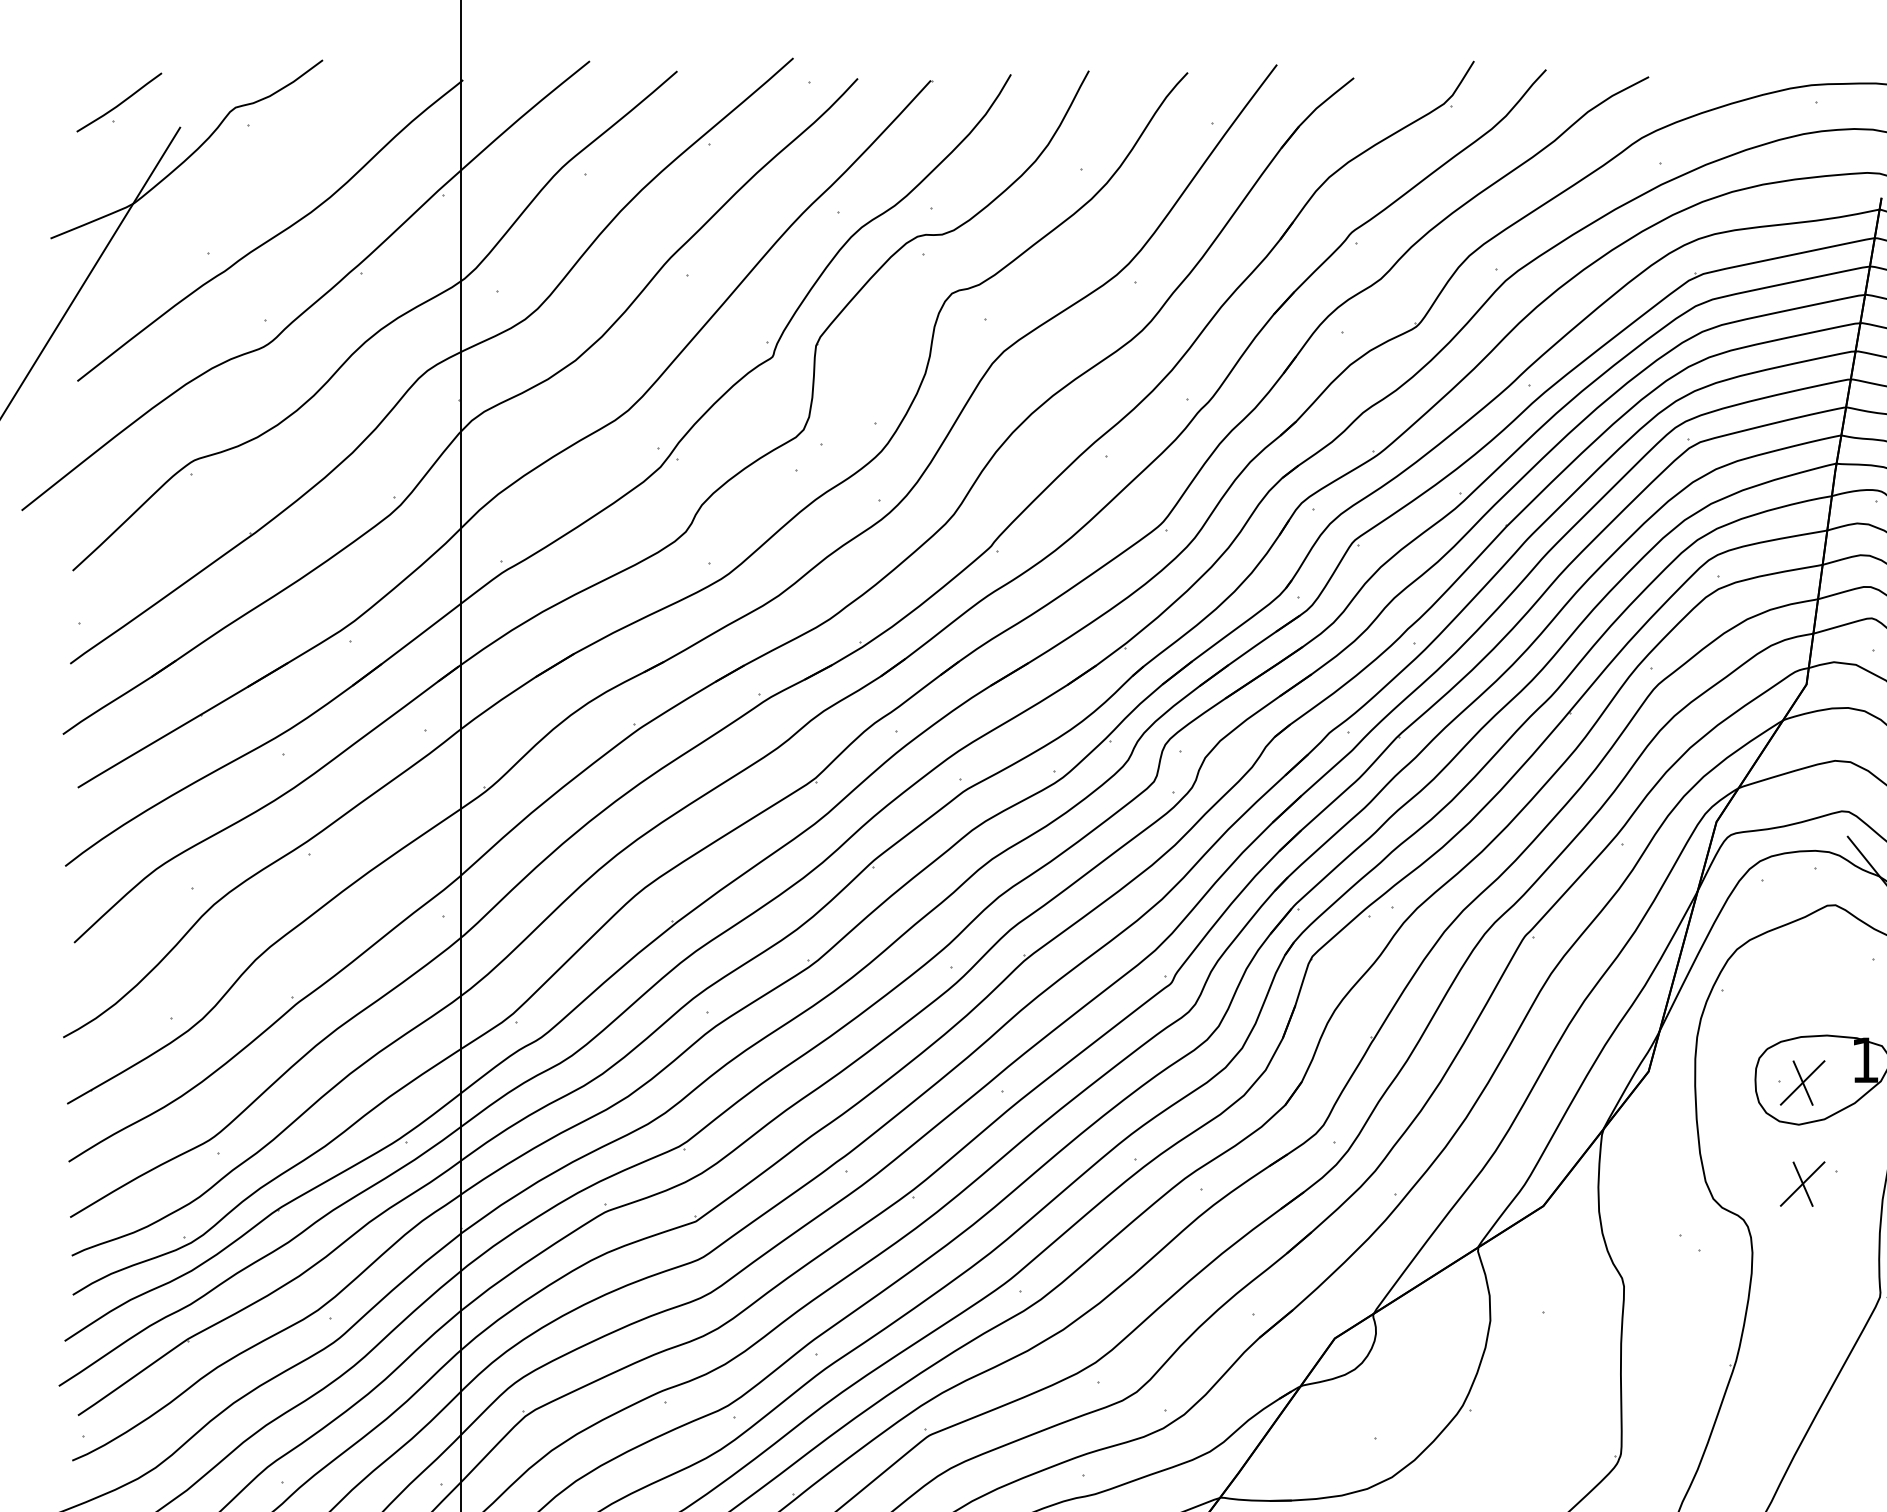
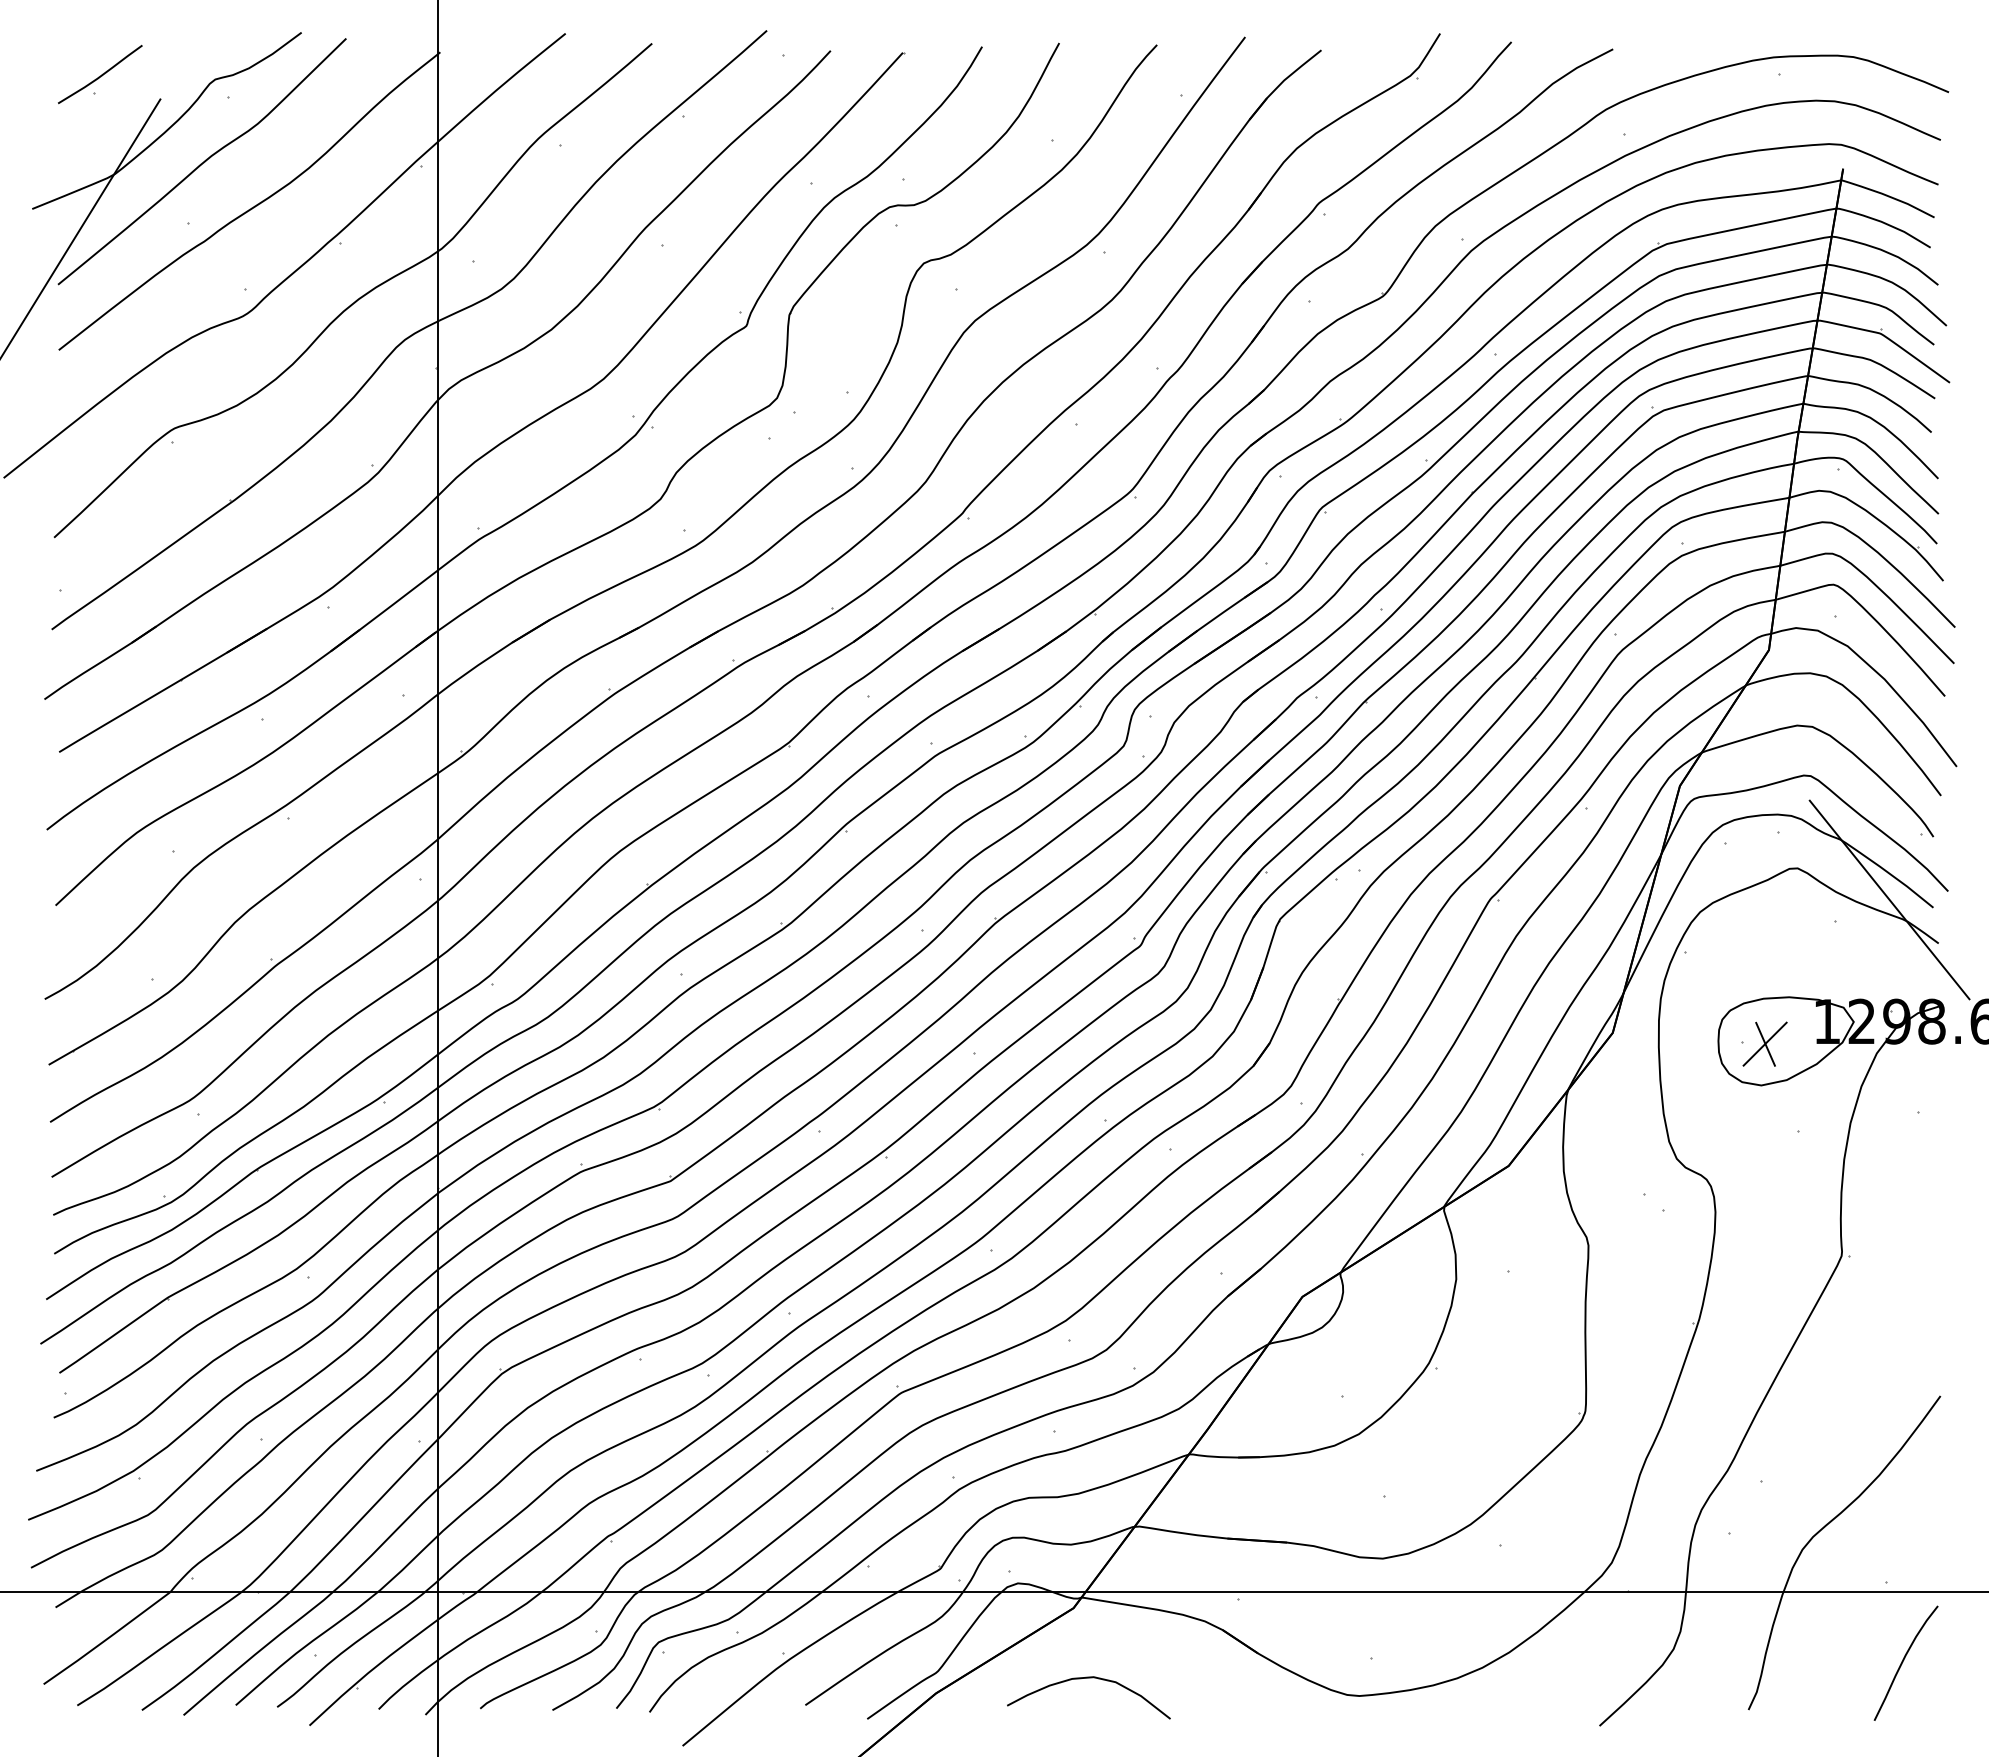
curve: (222, 191) -> (202, 162), added
part: (1802, 1183) -> (1764, 1143), removed

